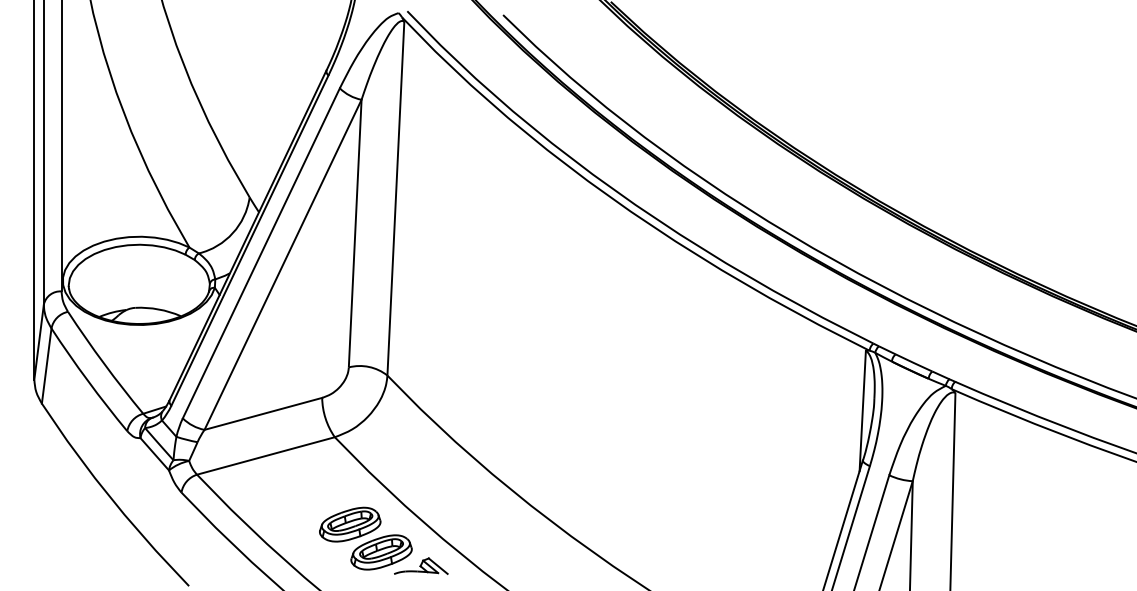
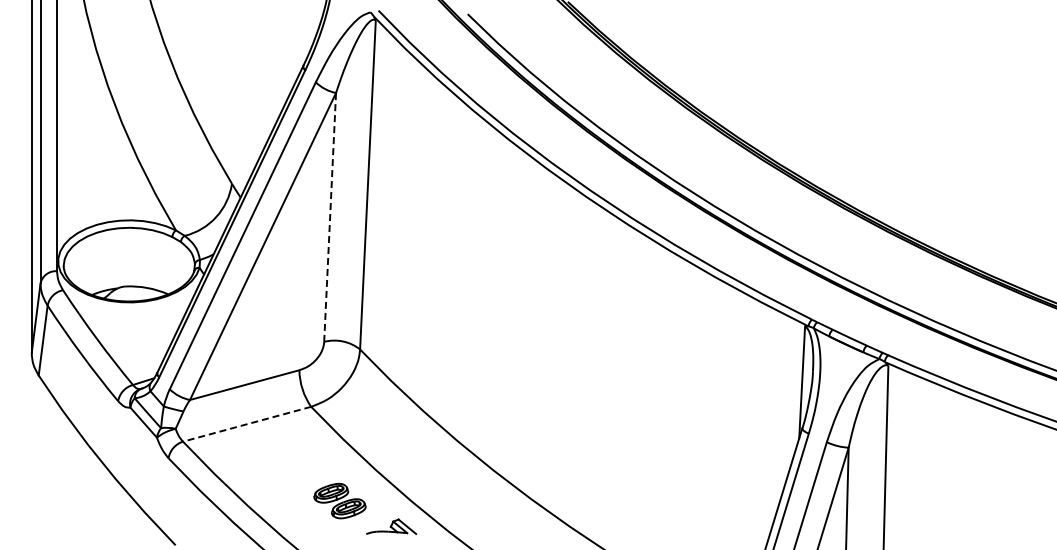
line: (355, 232) -> (330, 216), solid -> dashed
line: (265, 456) -> (246, 424), solid -> dashed
part: (365, 537) -> (339, 500), size x0.6

